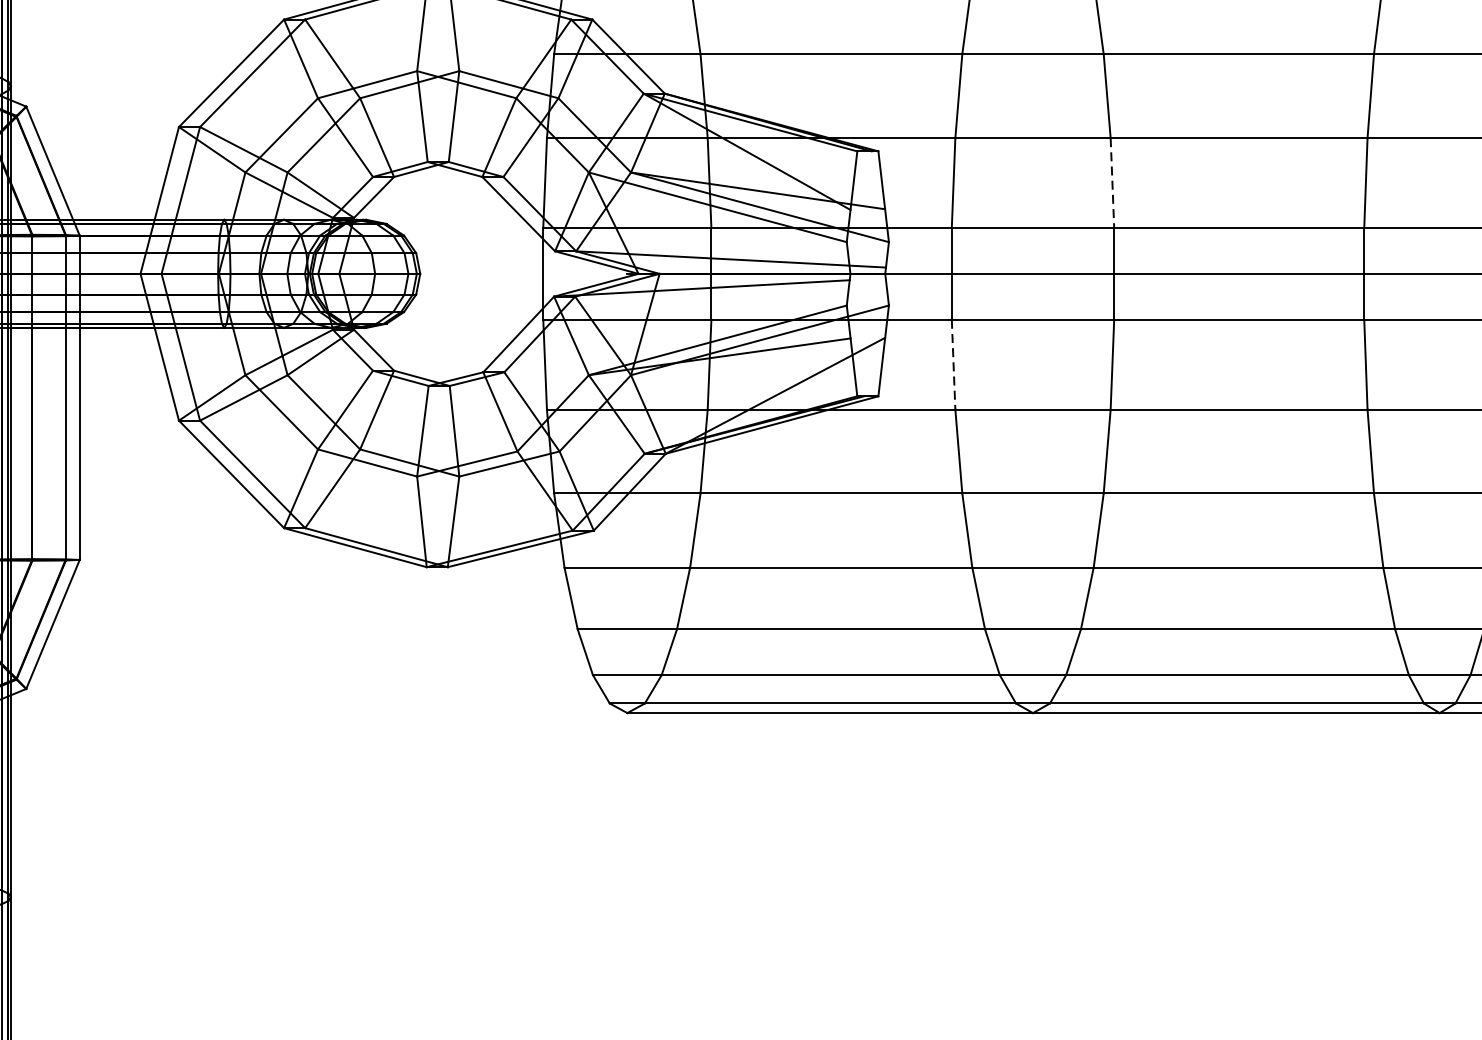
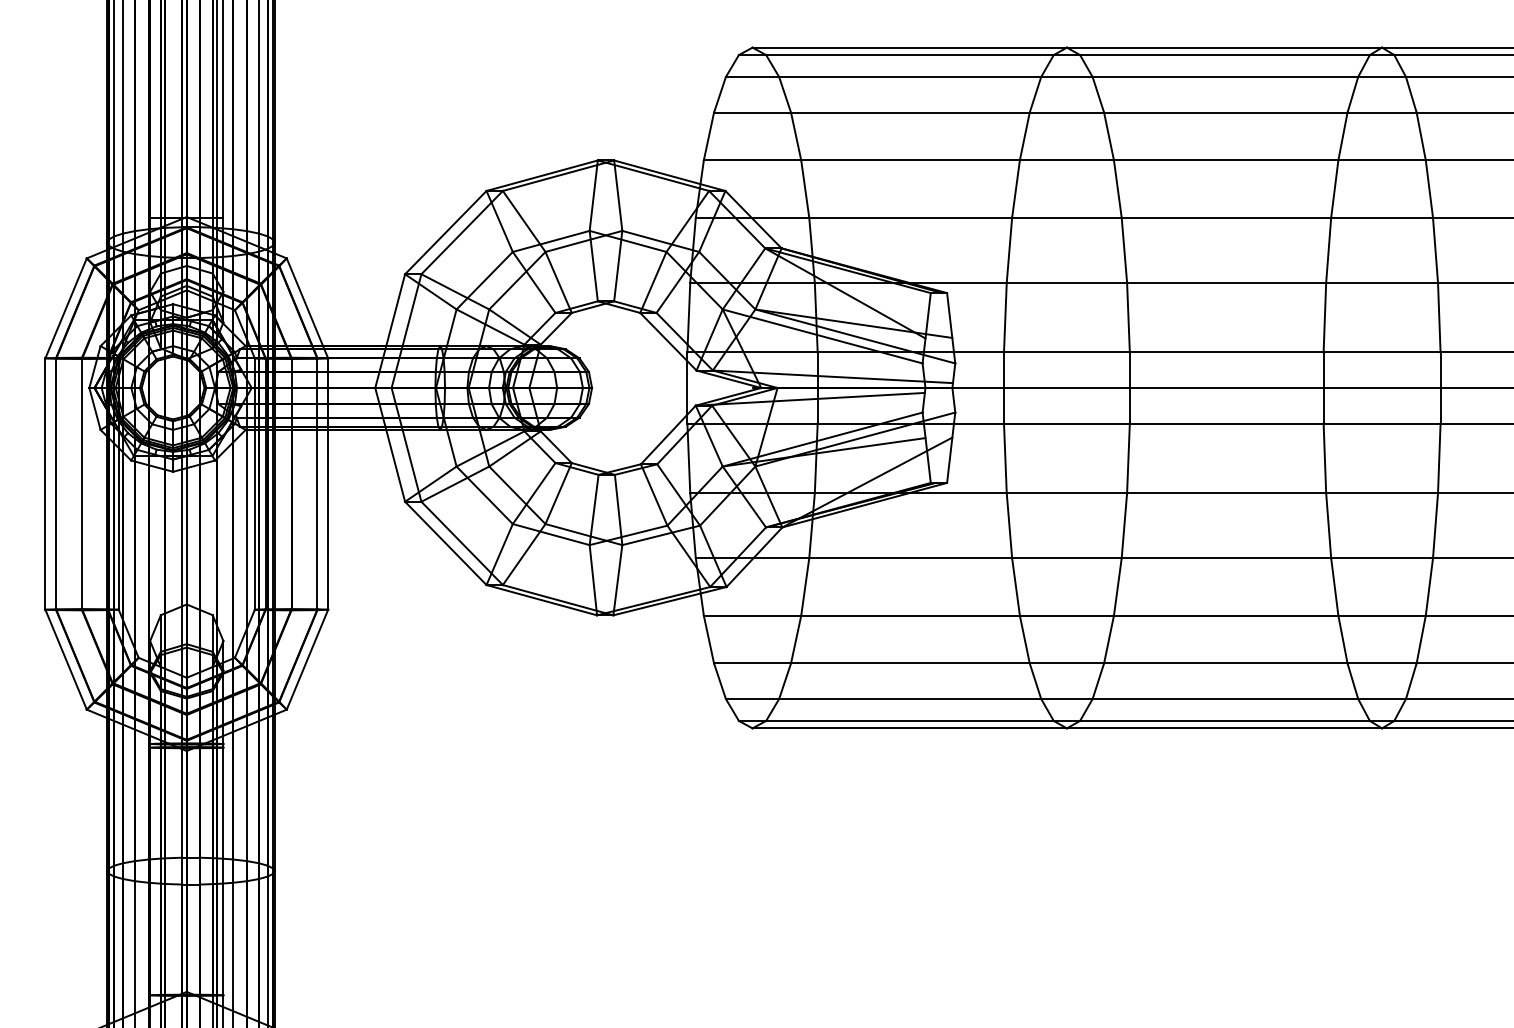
line: (1112, 182) -> (1128, 317), dashed -> solid
line: (953, 364) -> (1005, 458), dashed -> solid

